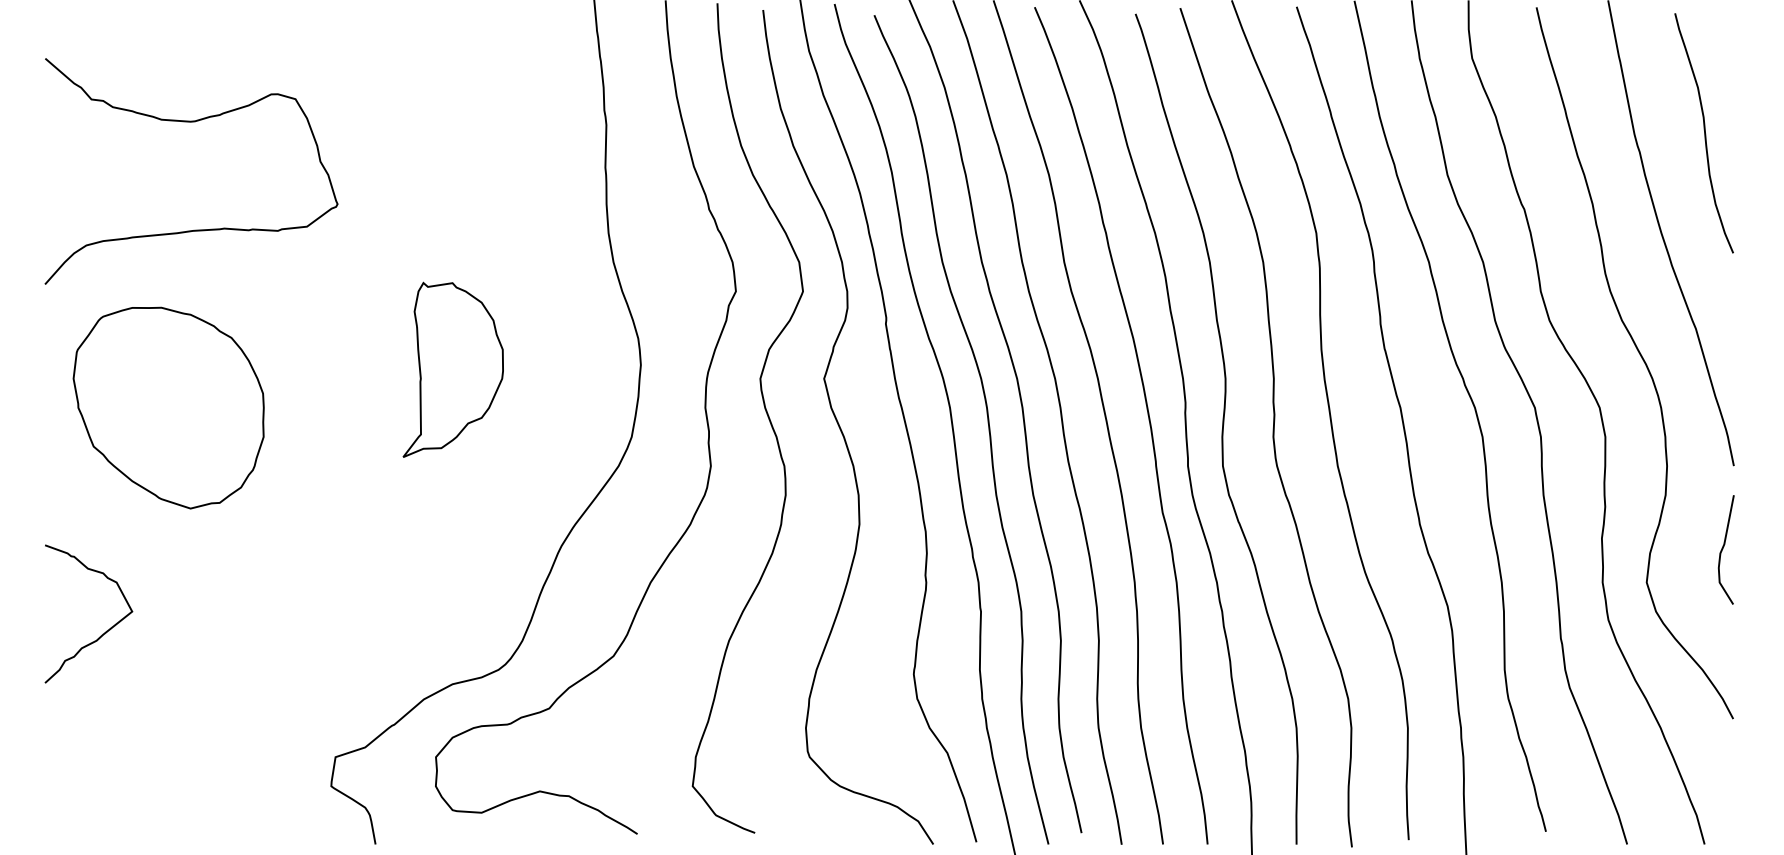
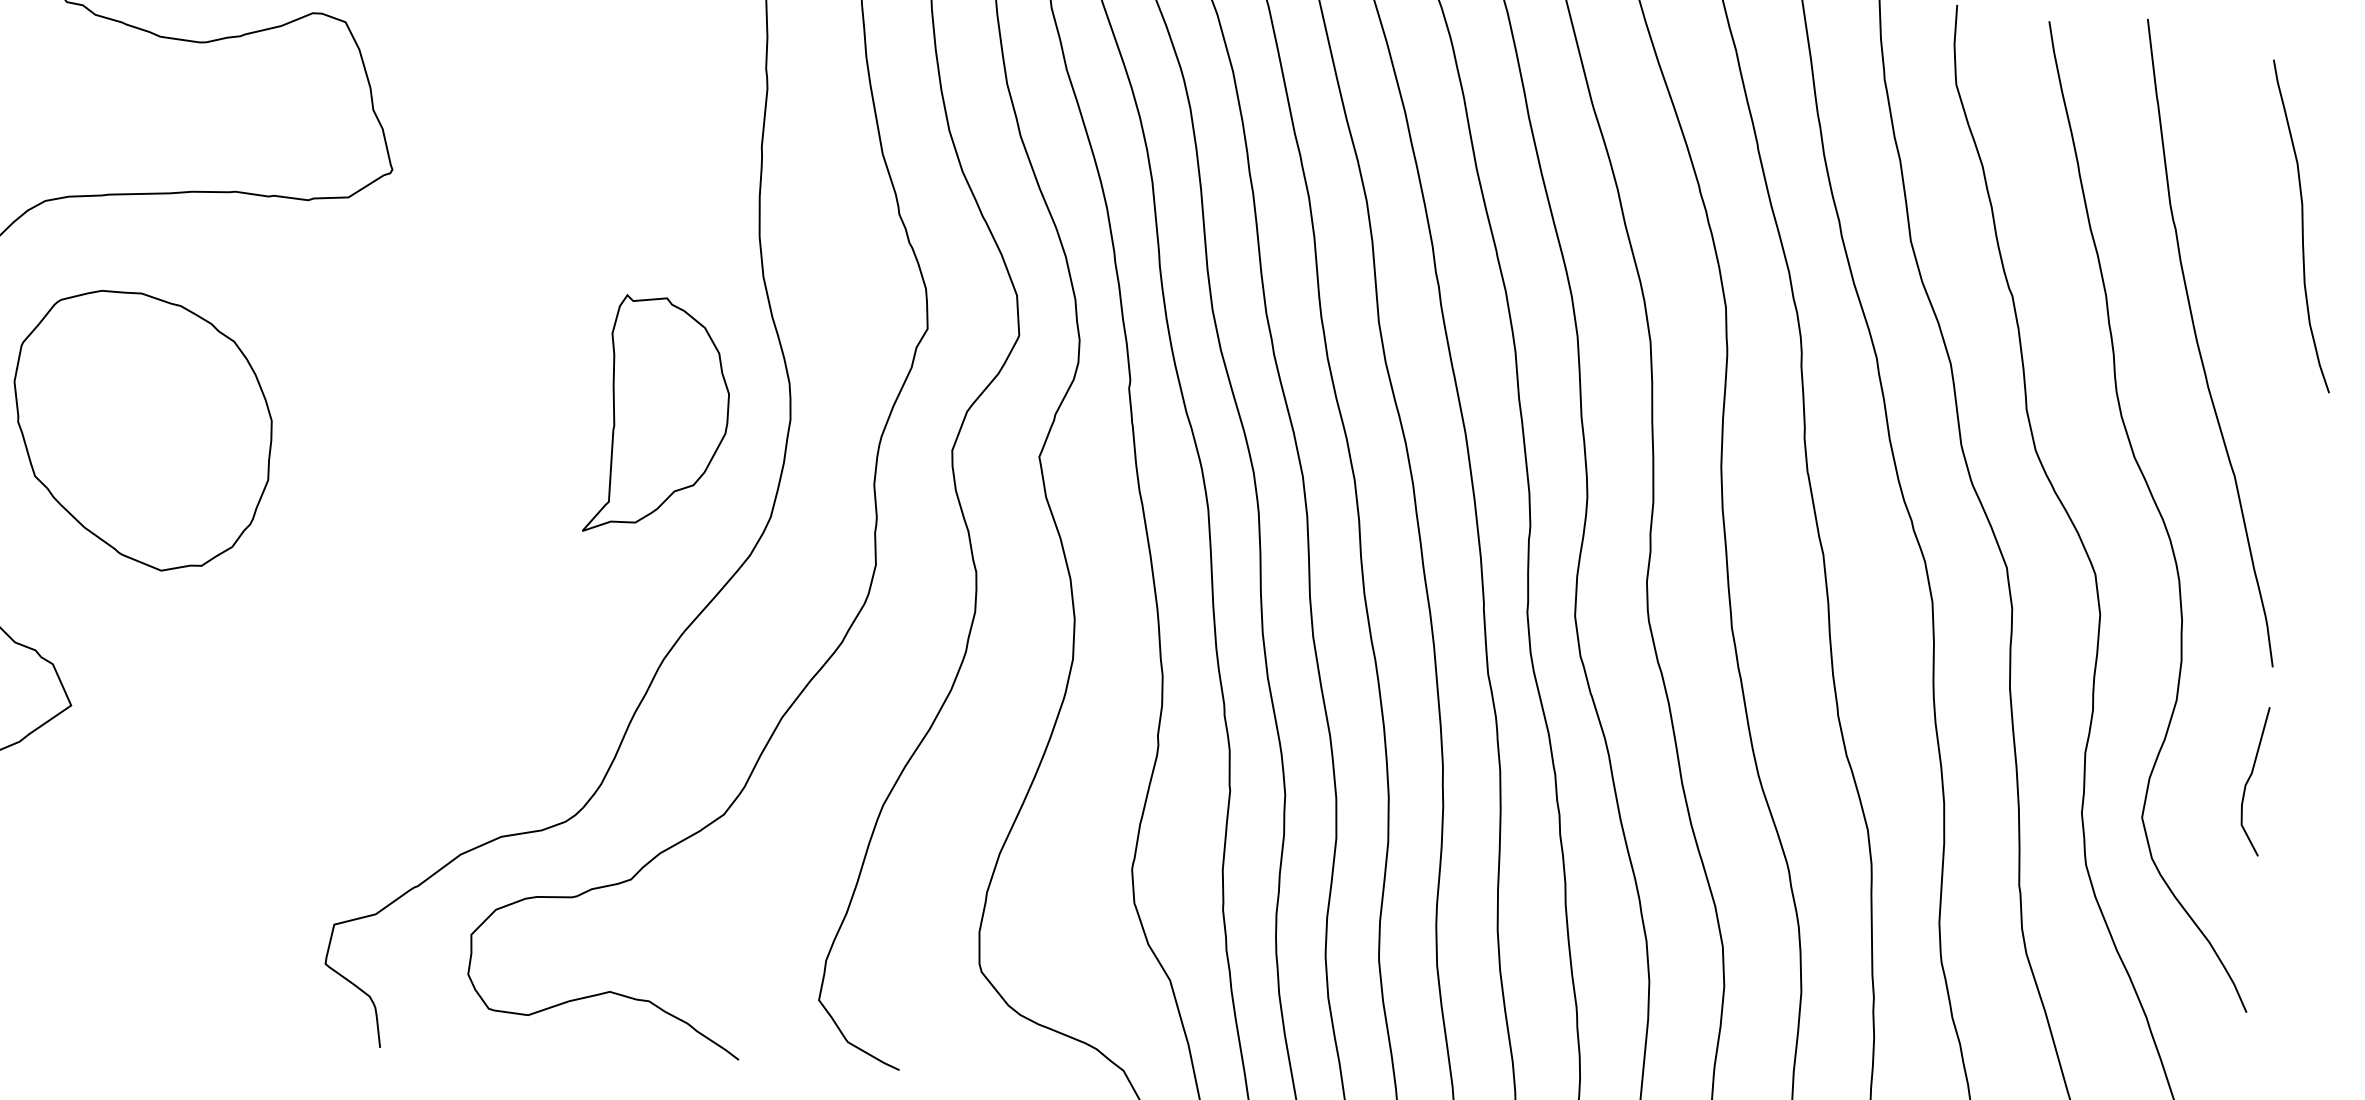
curve: (1704, 133) -> (2301, 226), moved
part: (452, 369) -> (658, 416), moved

